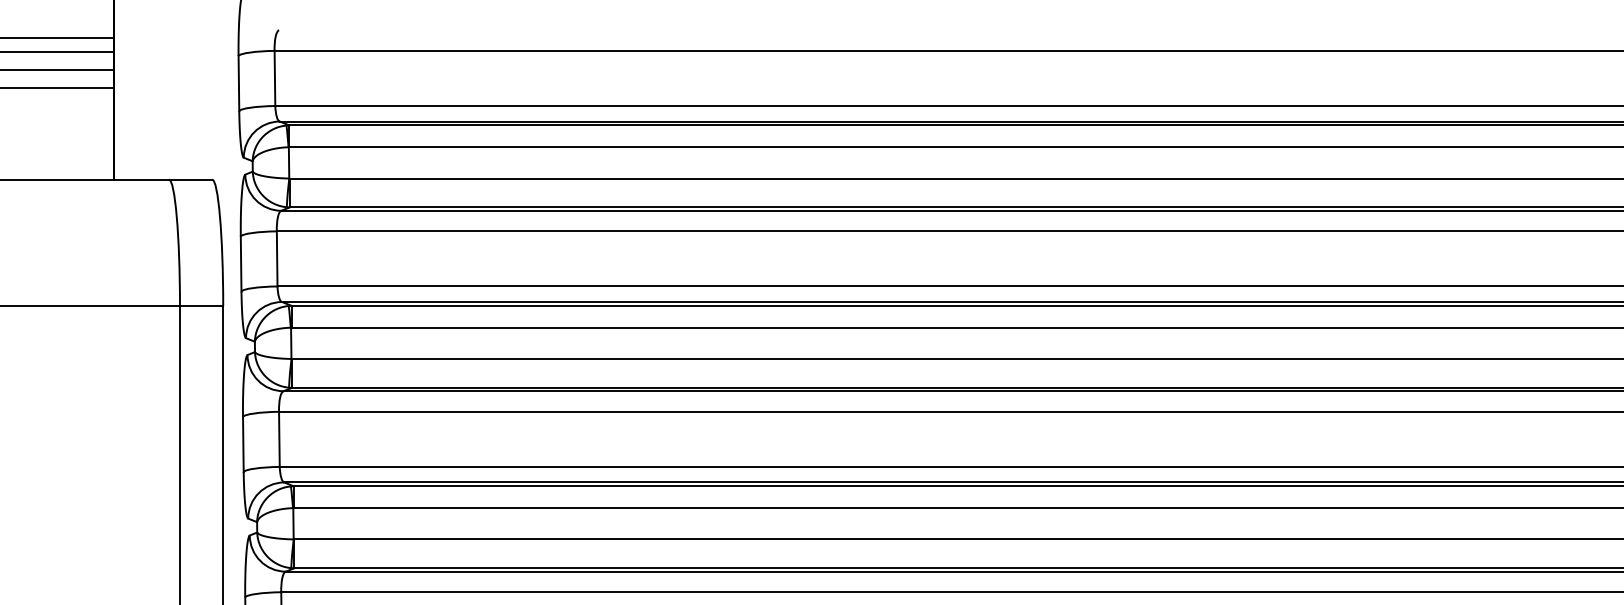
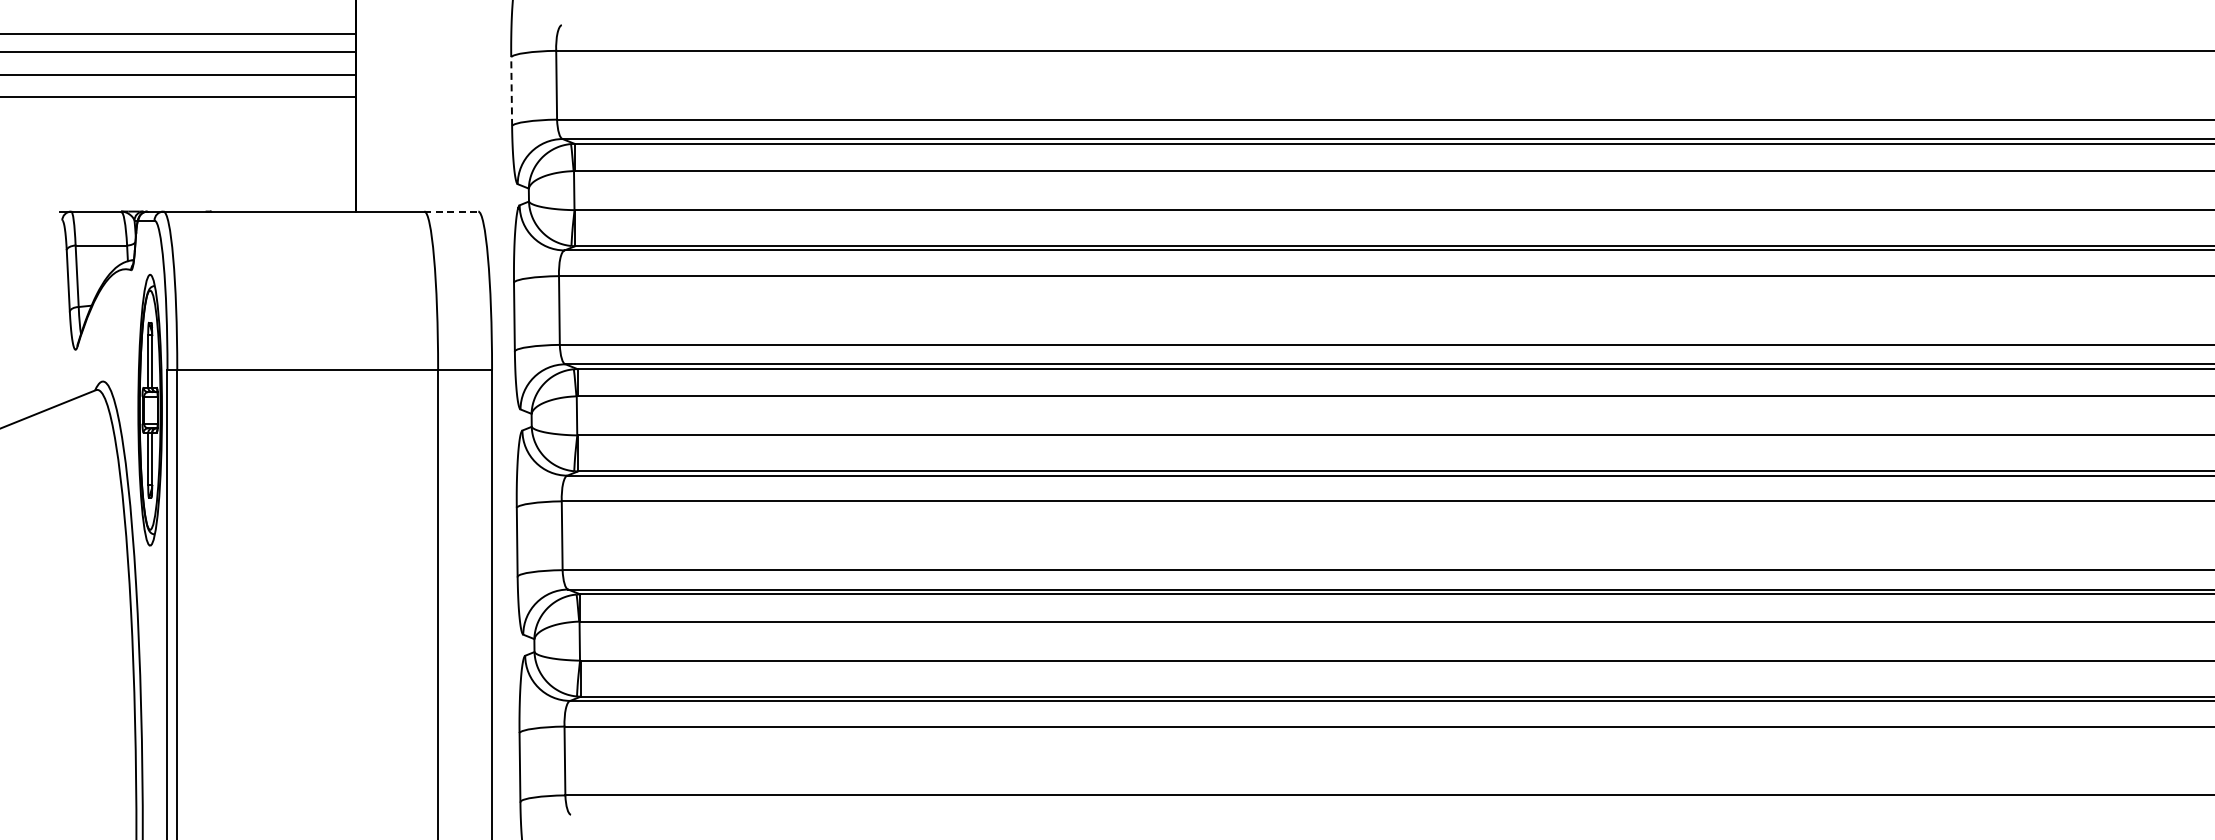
line: (238, 83) -> (511, 91), solid -> dashed
line: (190, 179) -> (451, 211), solid -> dashed

